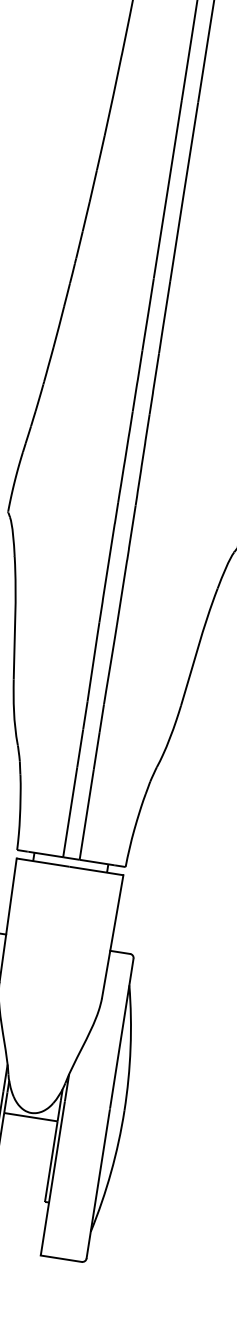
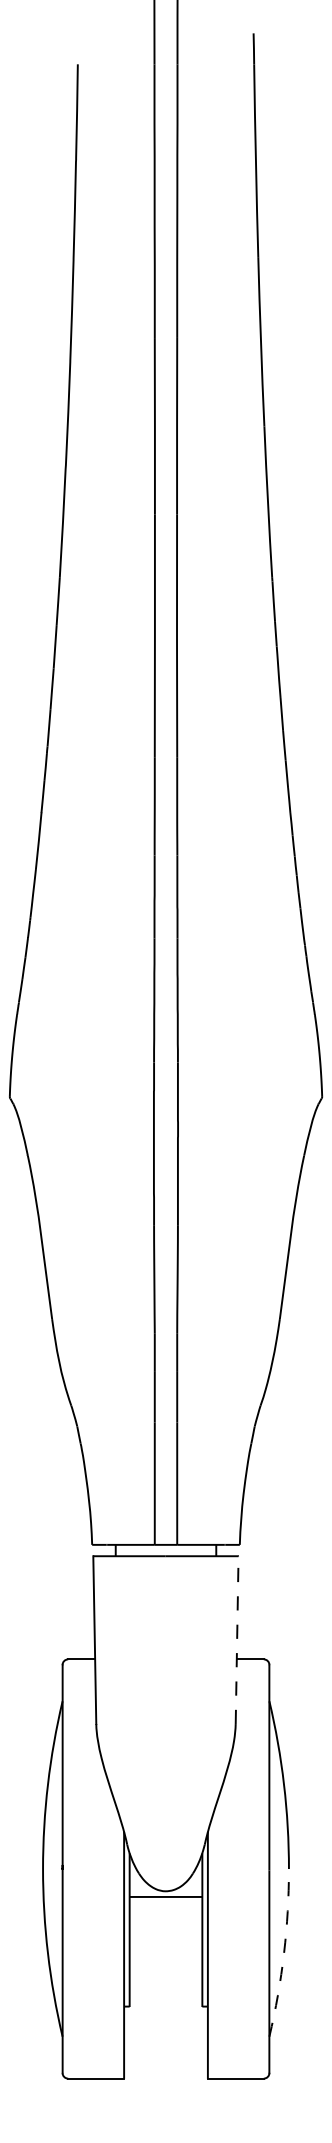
line: (112, 937) -> (237, 1640), solid -> dashed
arc: (111, 1172) -> (284, 1953), solid -> dashed

